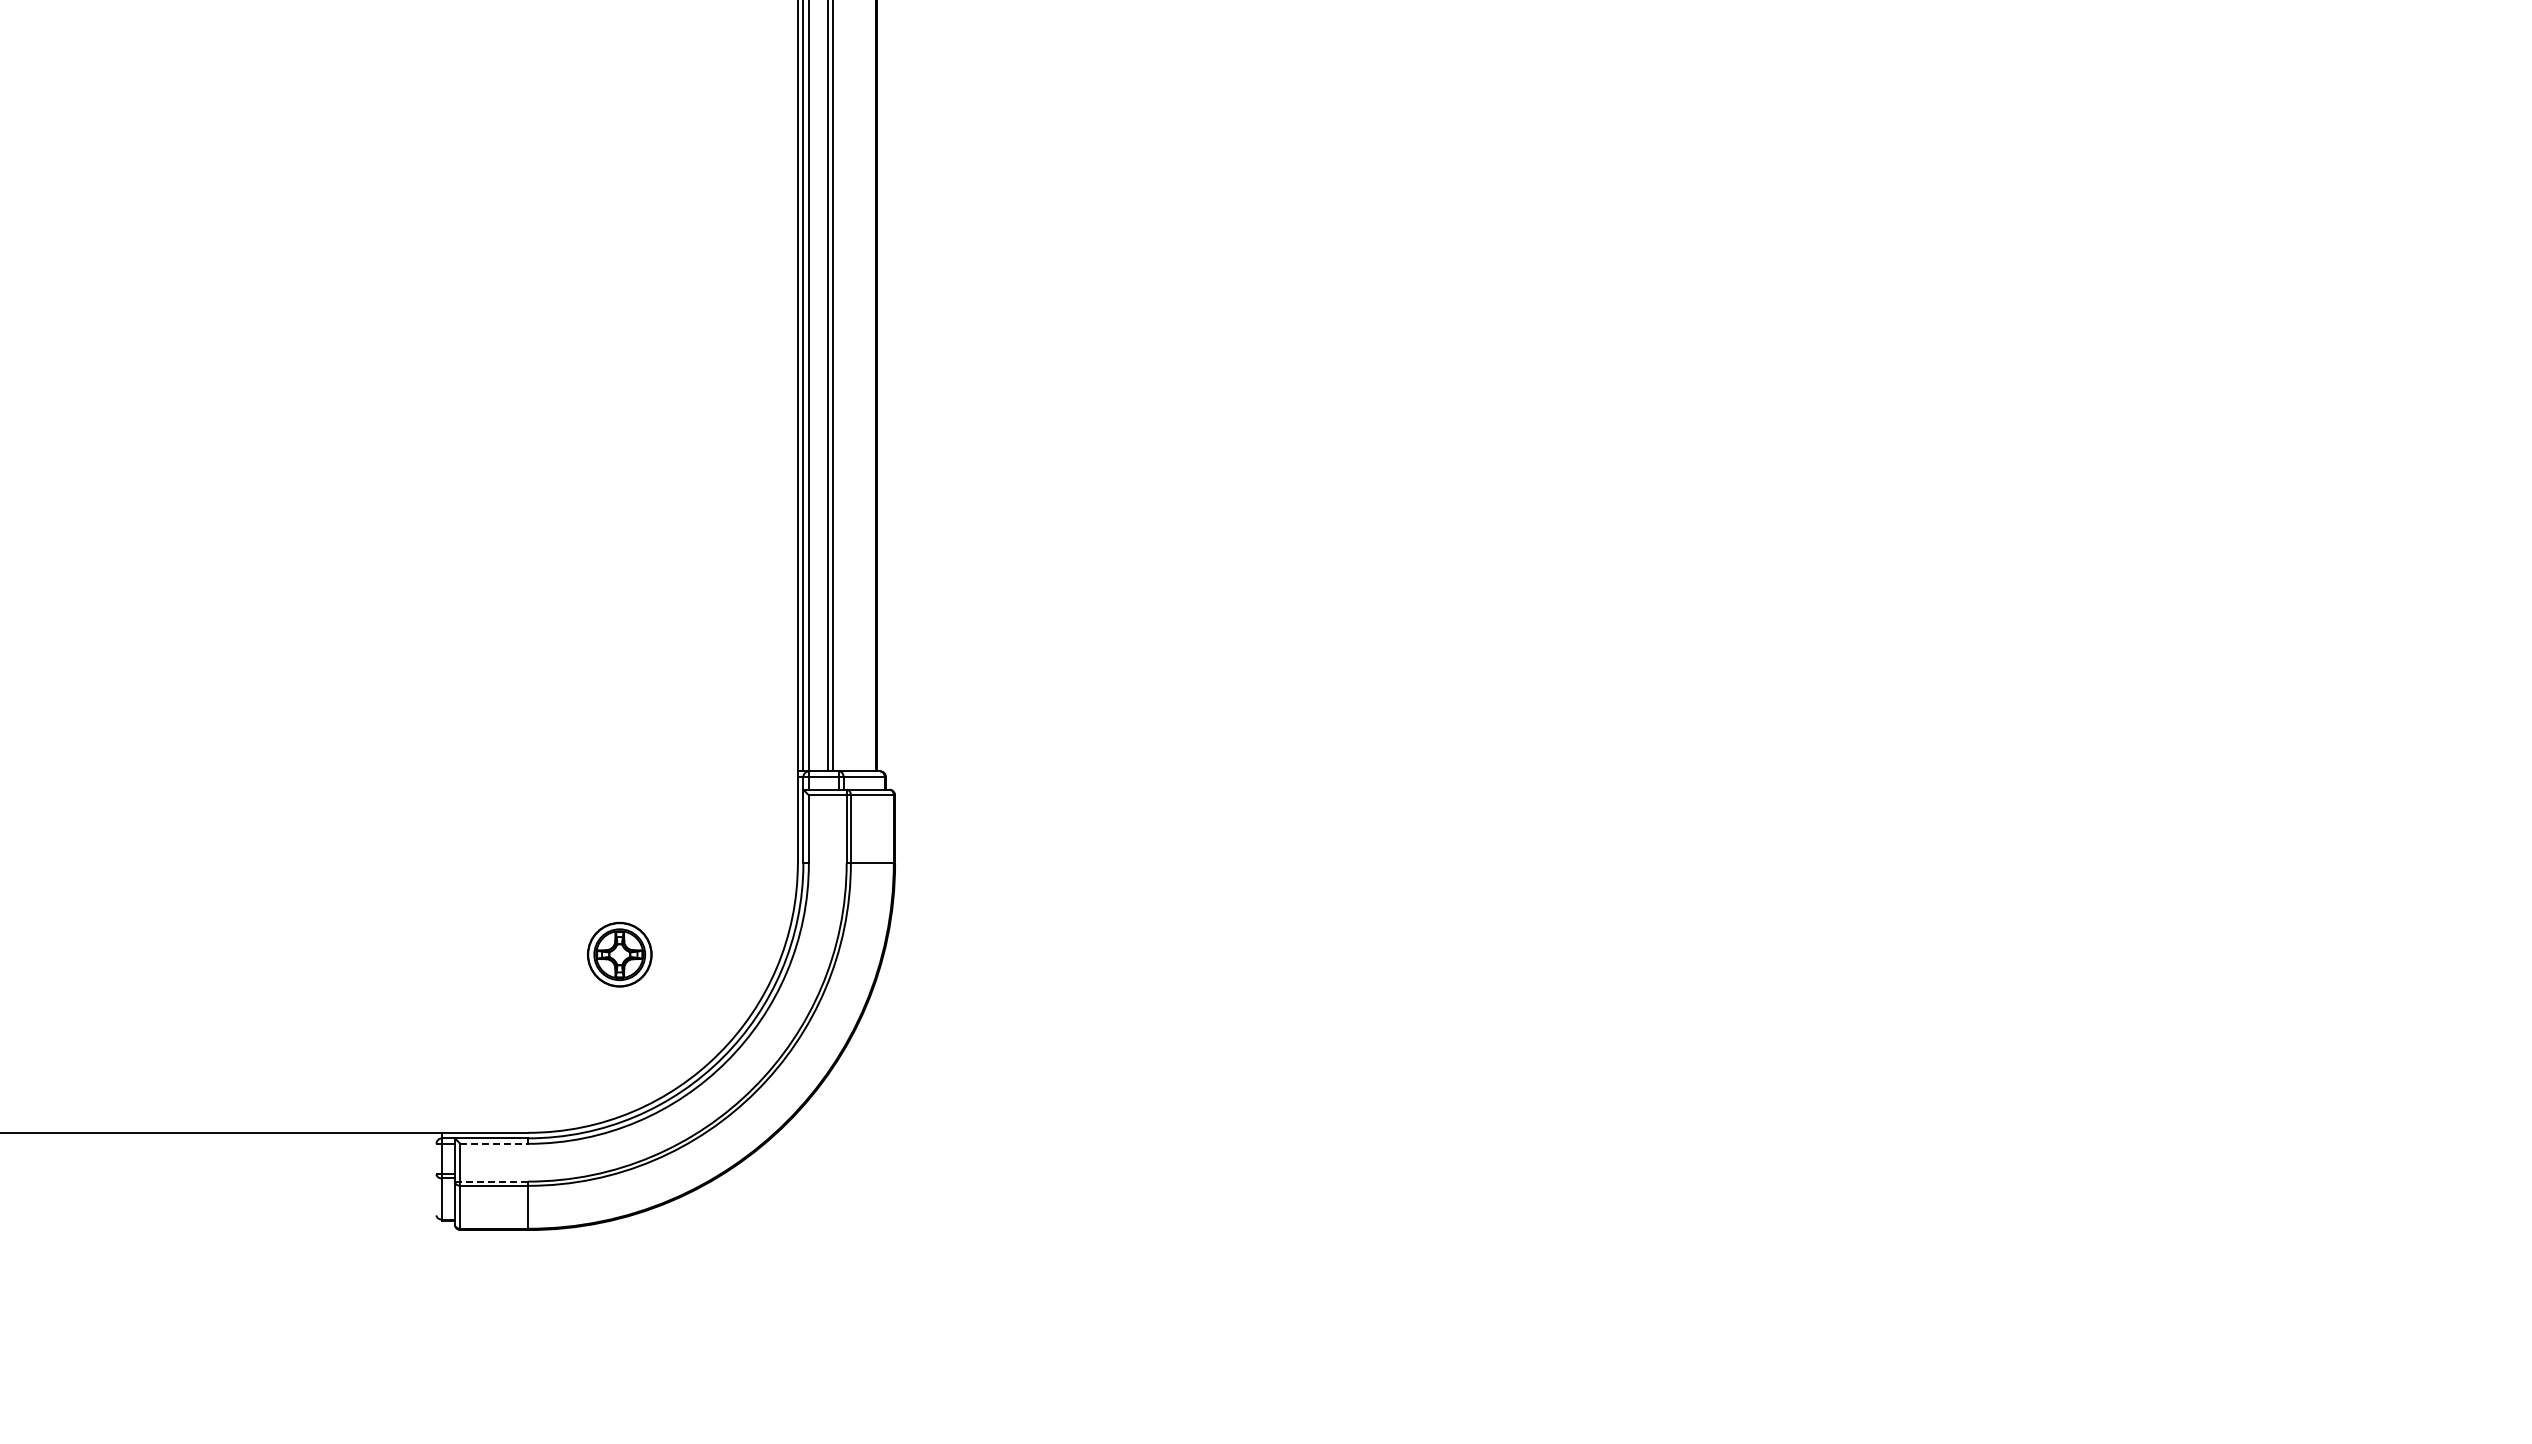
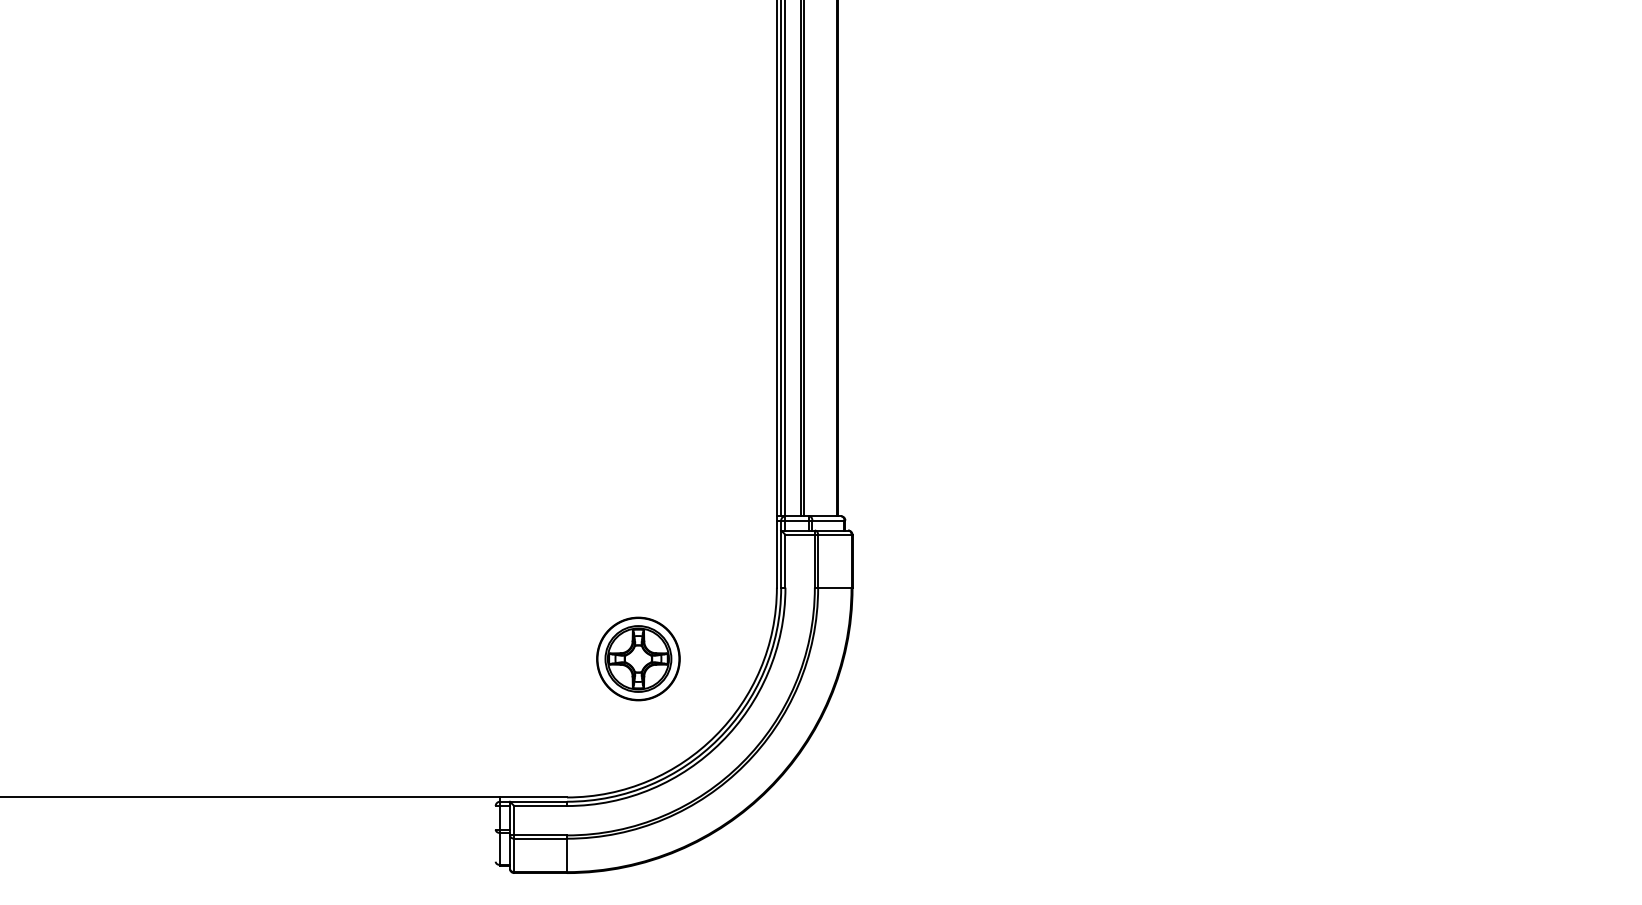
part: (619, 954) -> (638, 658), size x1.67
line: (494, 1143) -> (540, 805), dashed -> solid
line: (494, 1181) -> (540, 835), dashed -> solid

